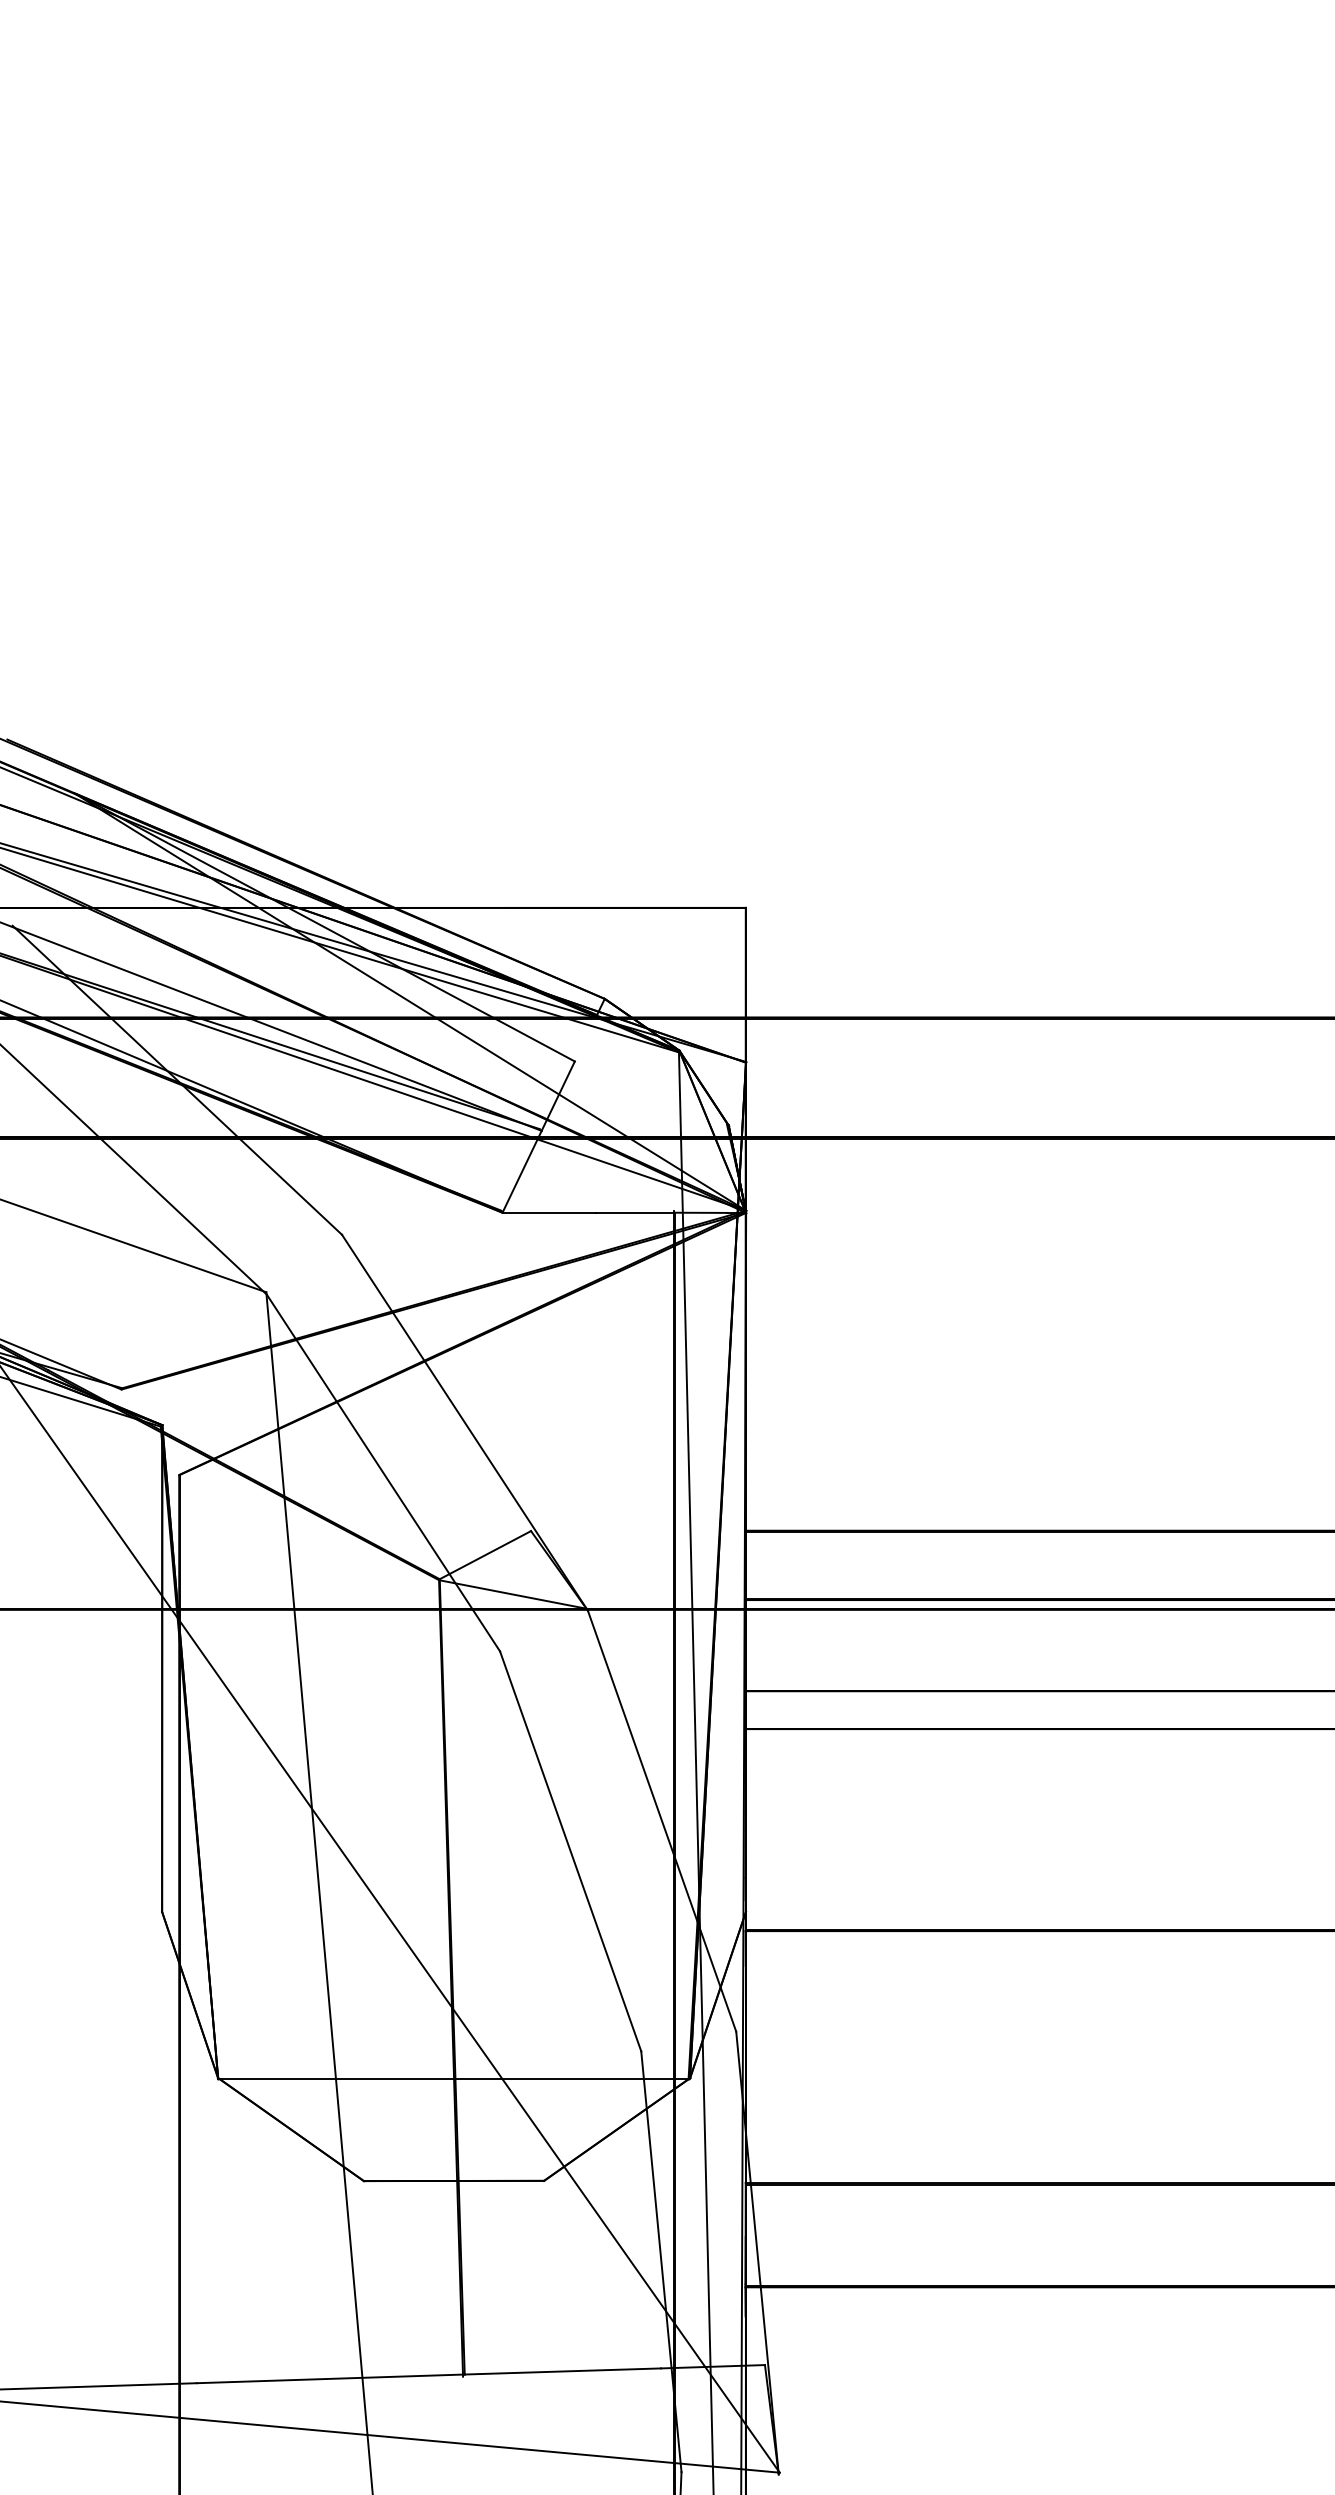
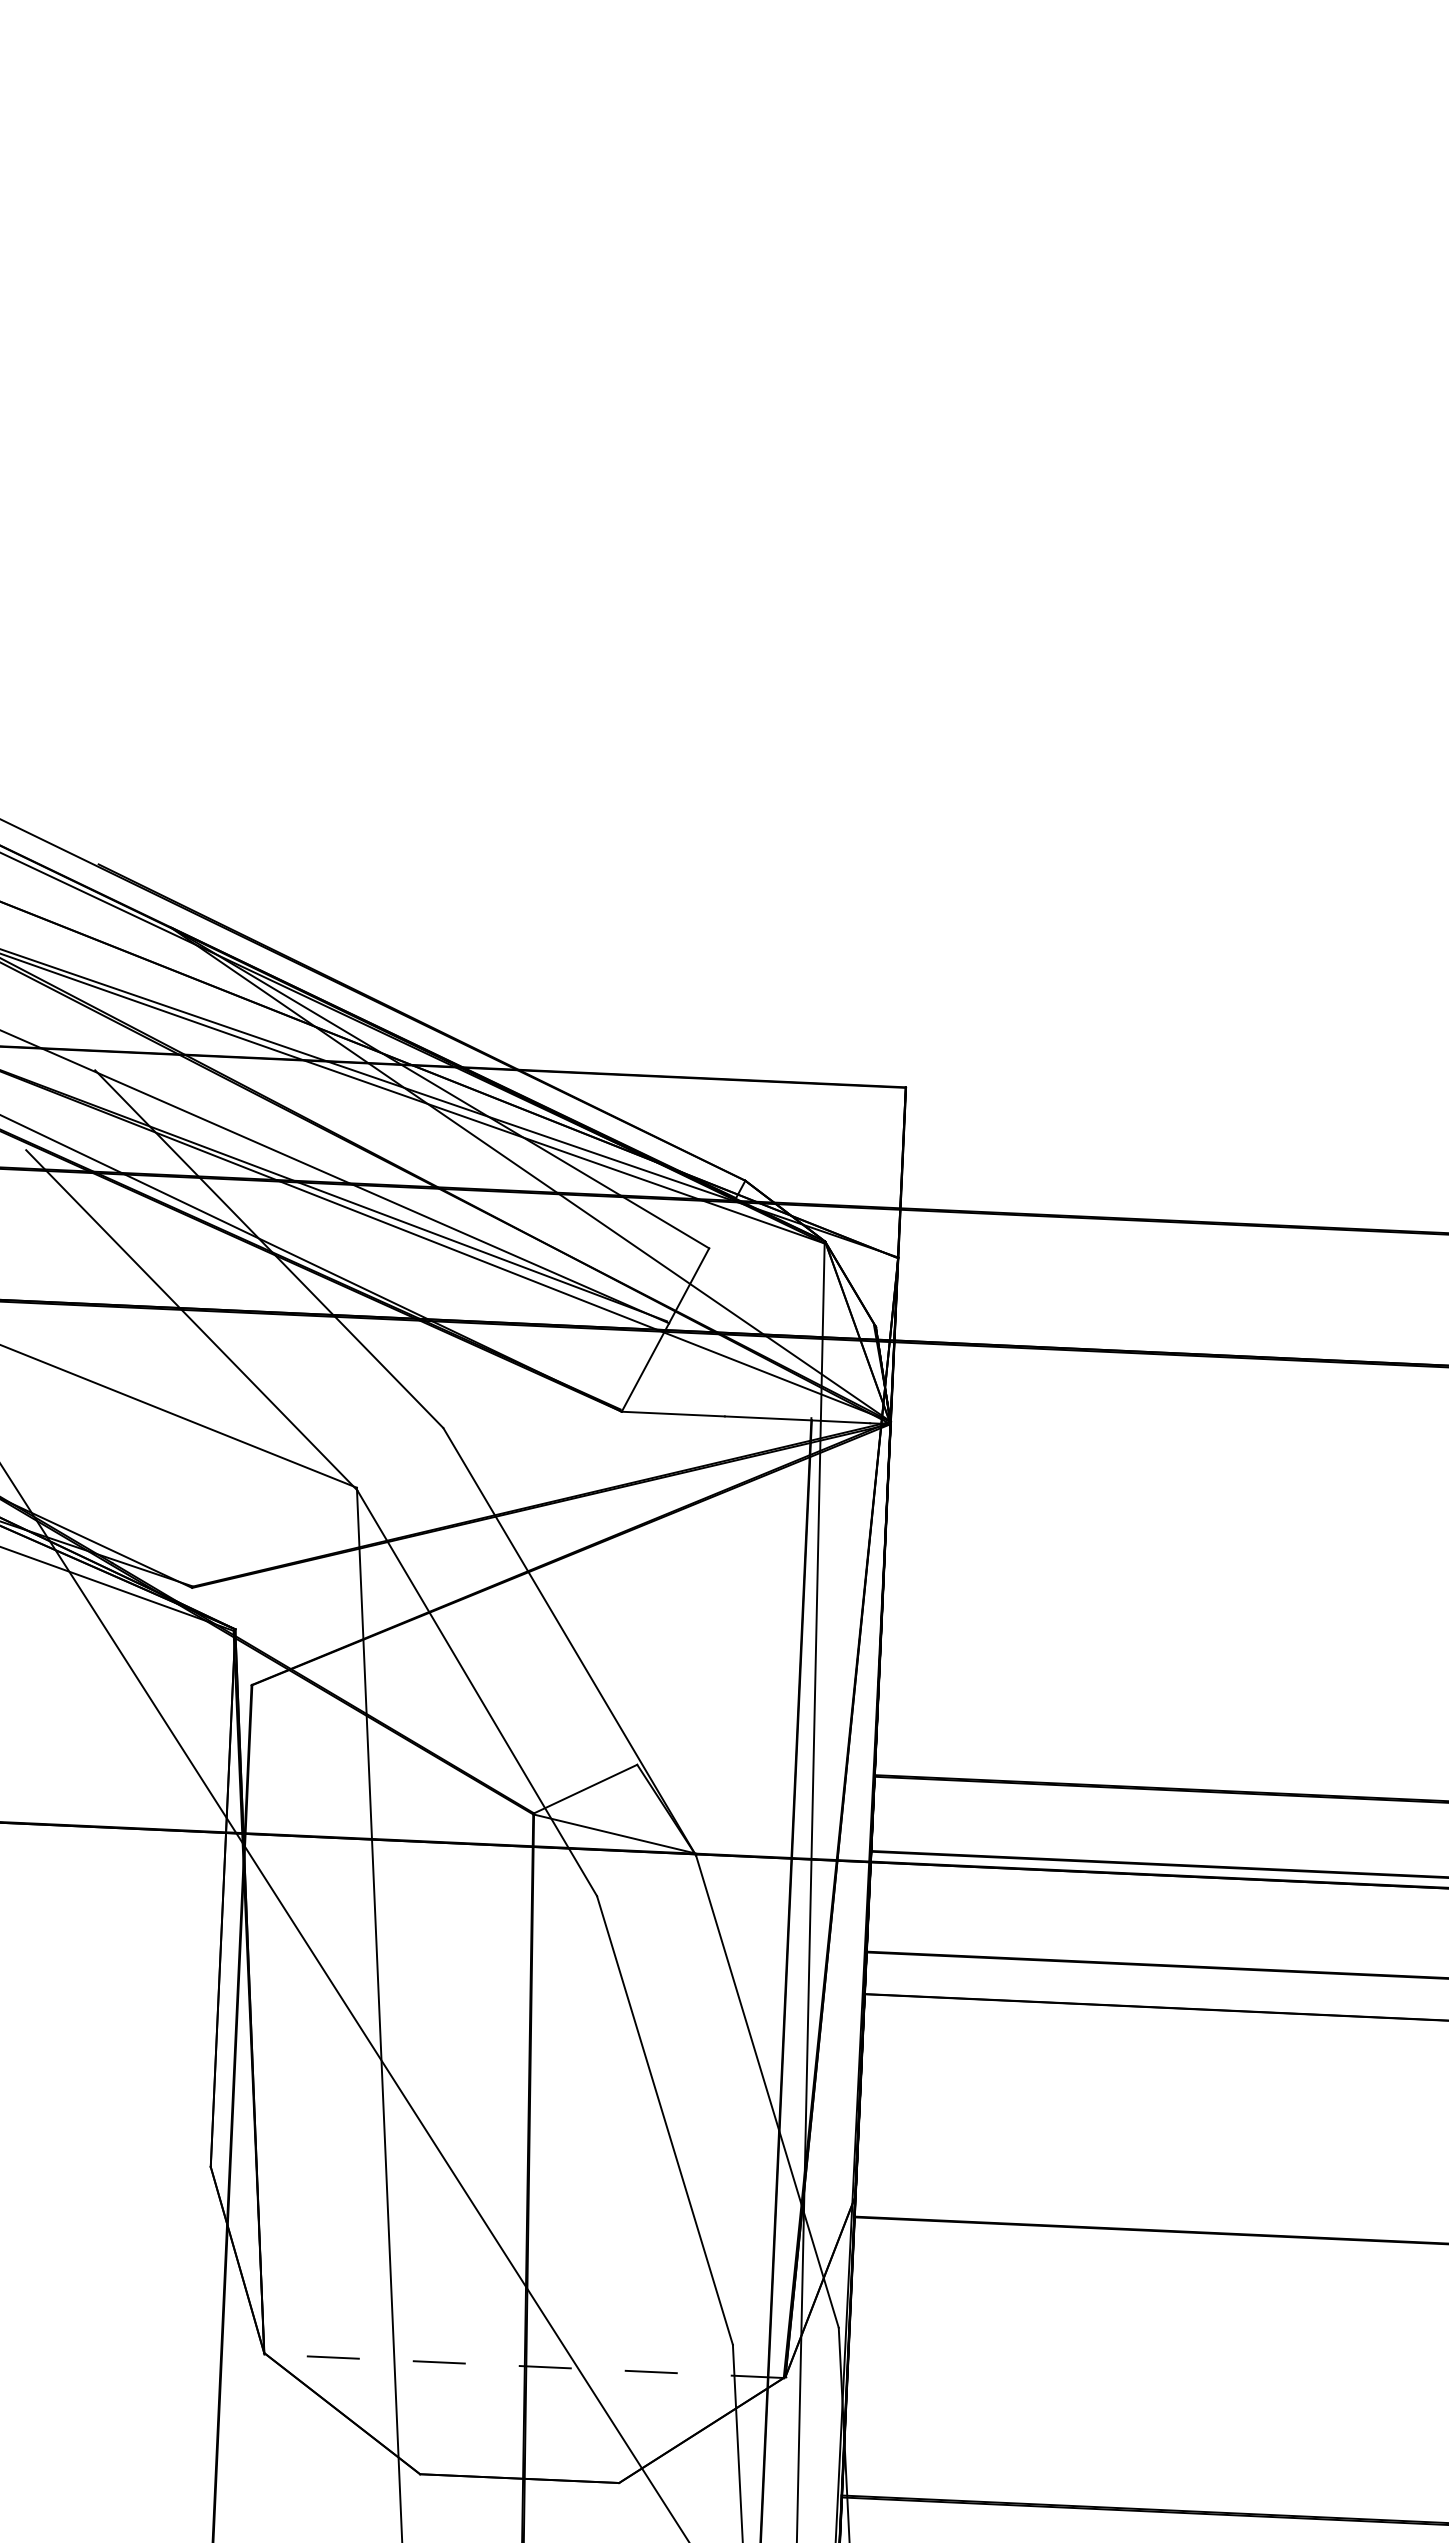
line: (452, 2079) -> (523, 2366), solid -> dashed

